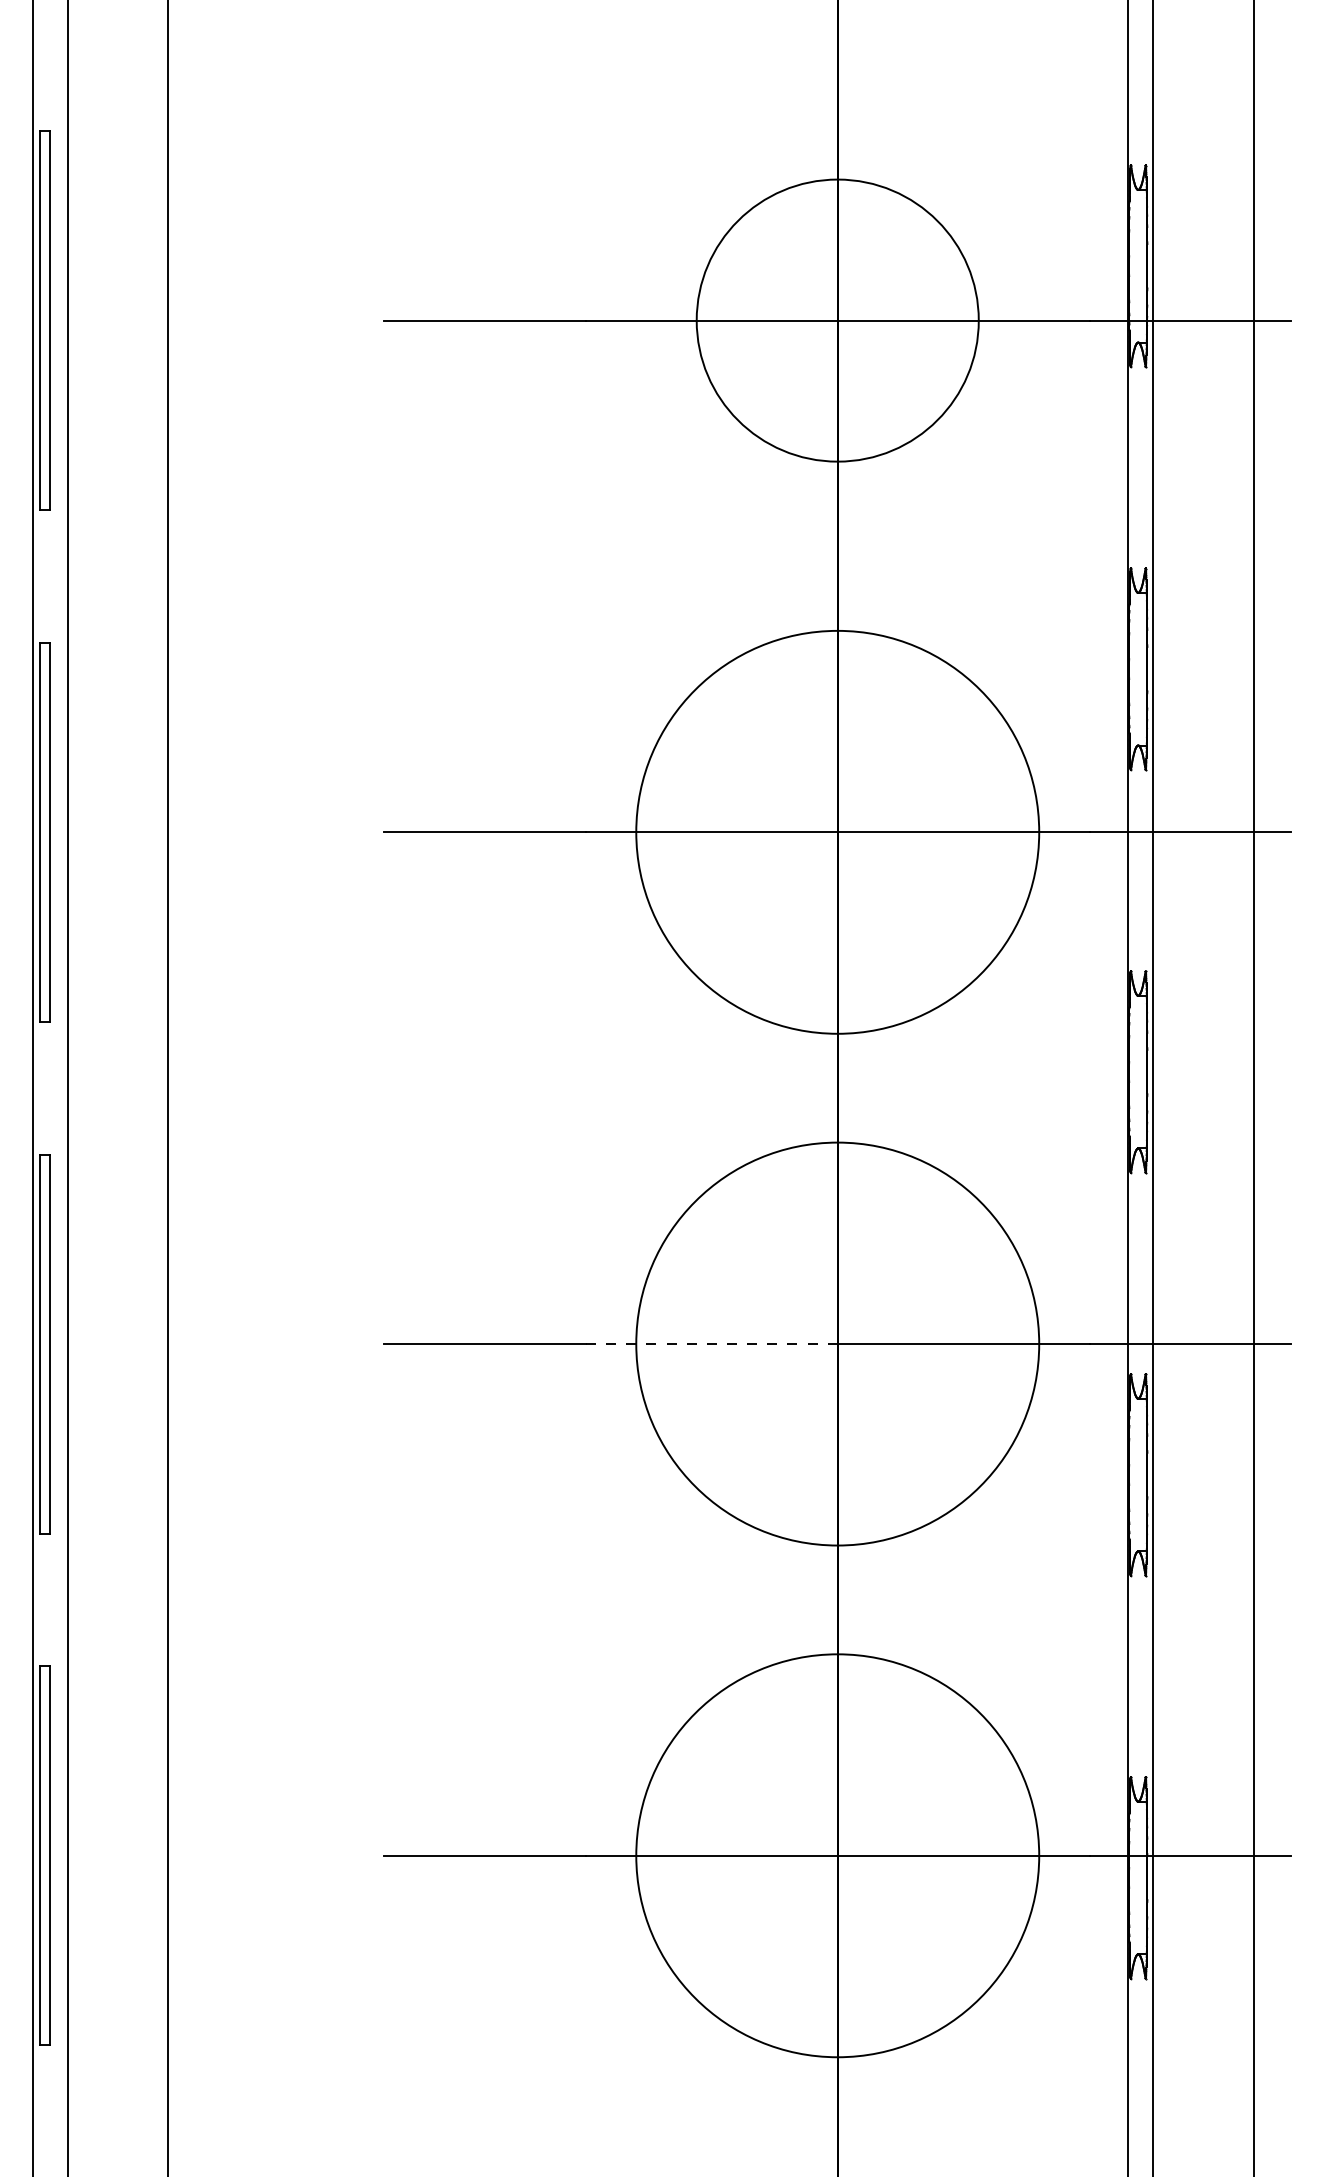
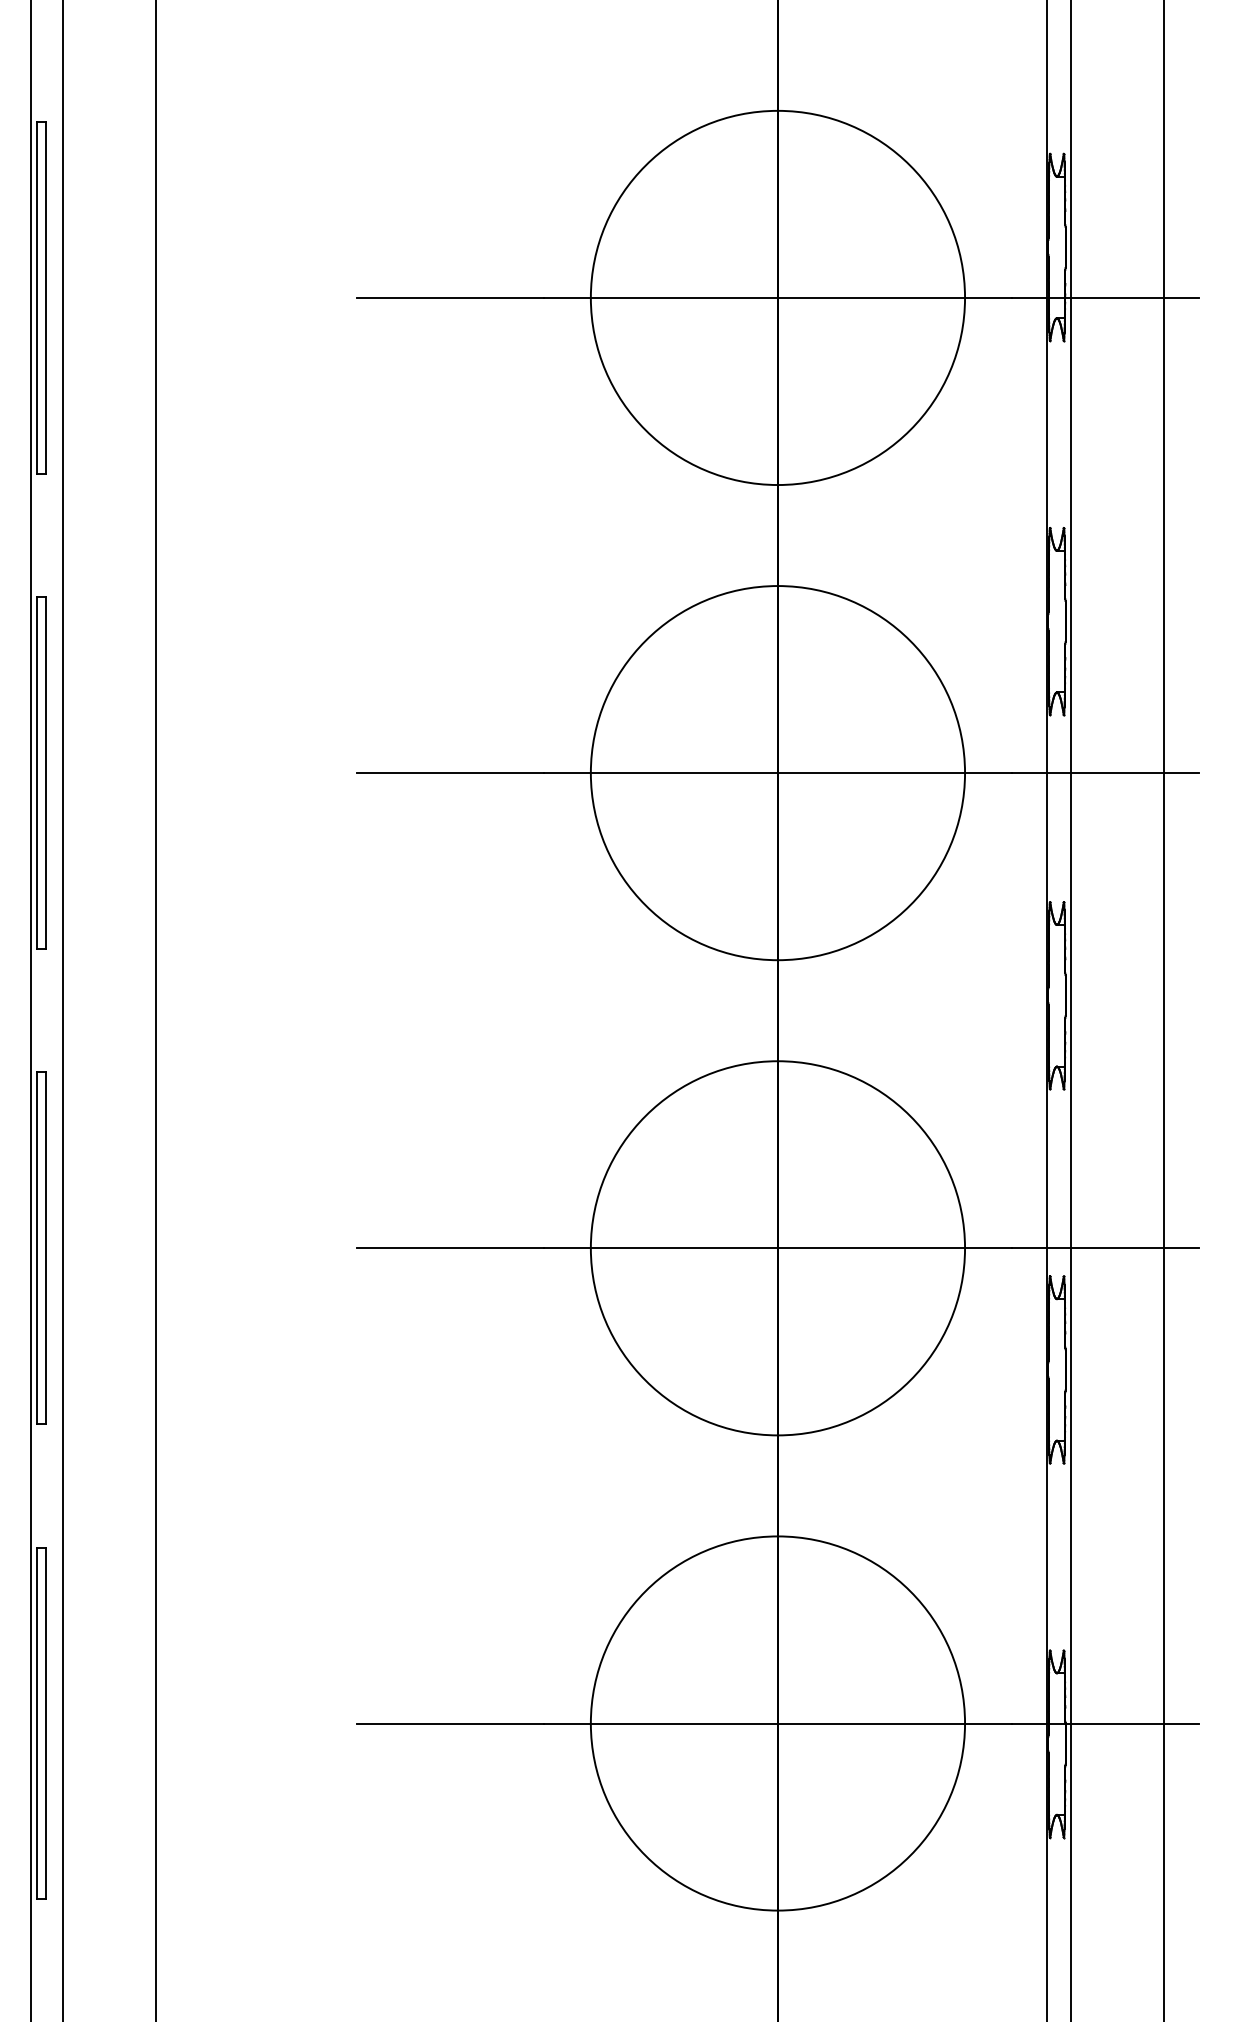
circle: (837, 320) -> (777, 297), size x1.43
line: (711, 1344) -> (660, 1248), dashed -> solid

